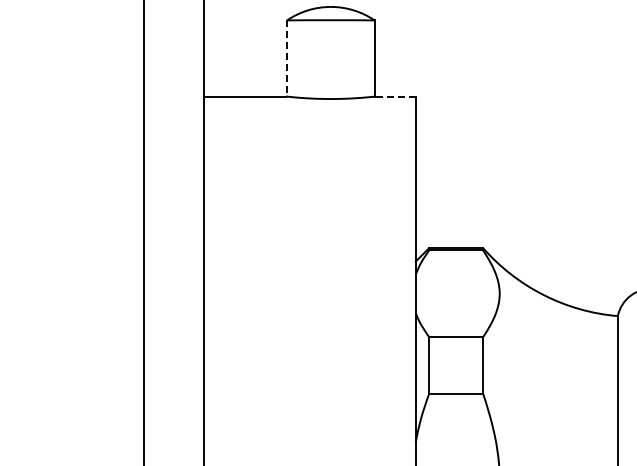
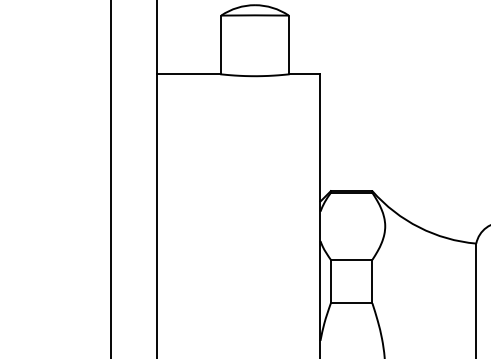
line: (287, 59) -> (221, 45), dashed -> solid
line: (395, 96) -> (304, 74), dashed -> solid

